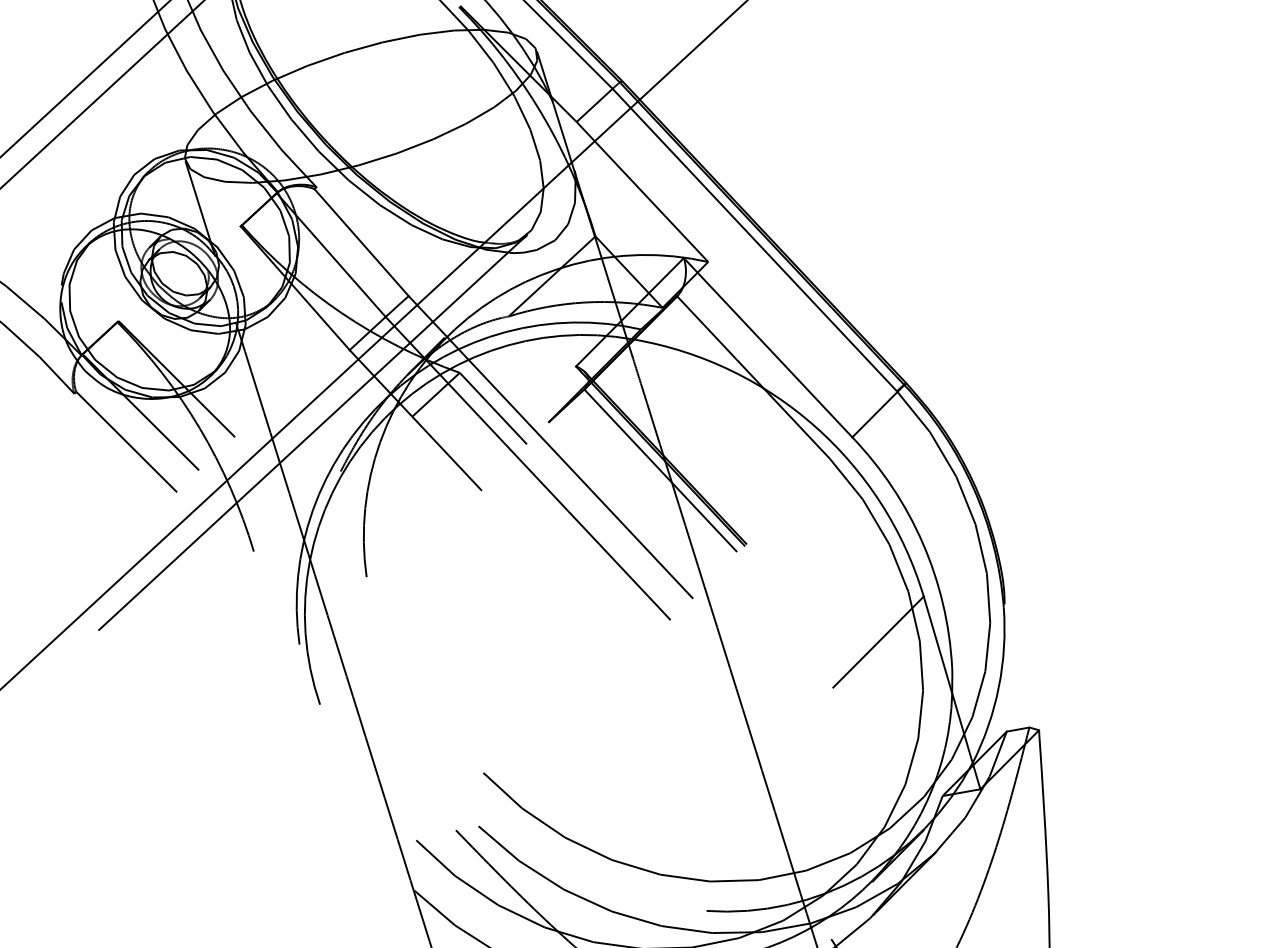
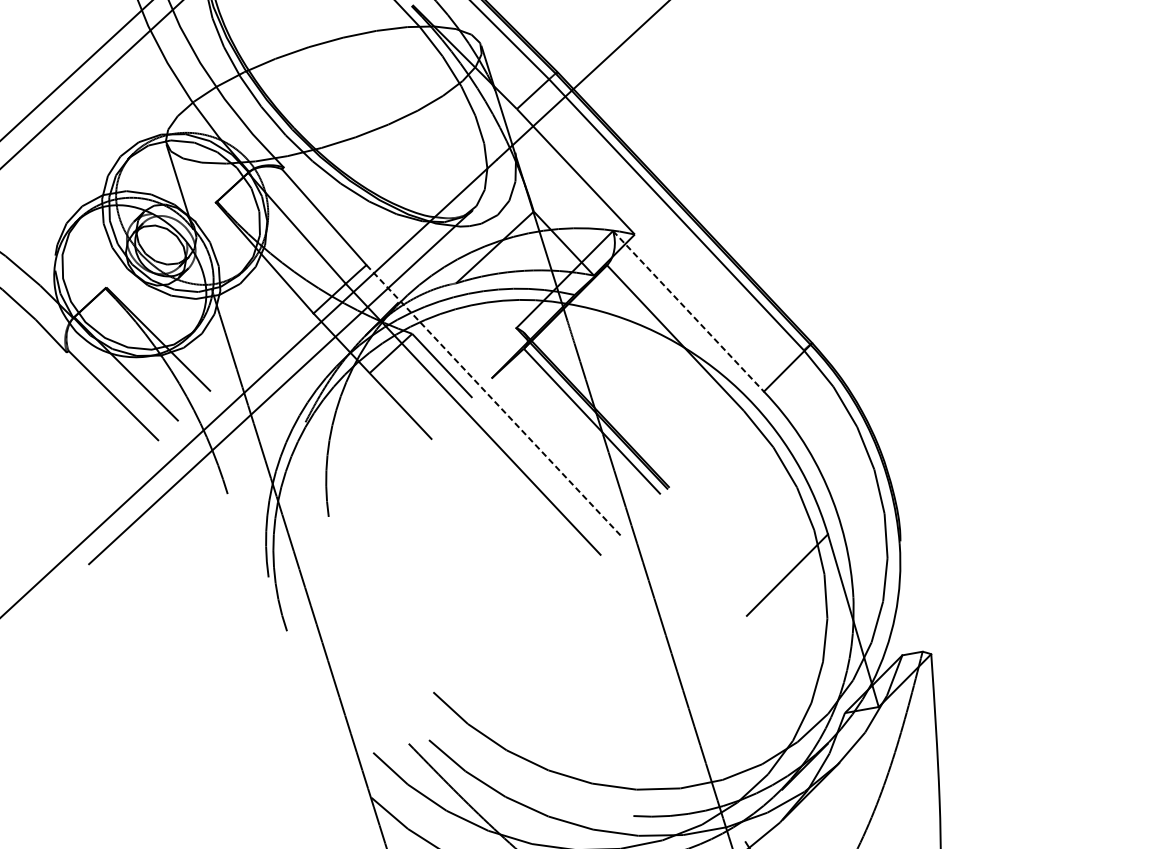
line: (768, 347) -> (688, 311), solid -> dashed
line: (550, 447) -> (493, 400), solid -> dashed

